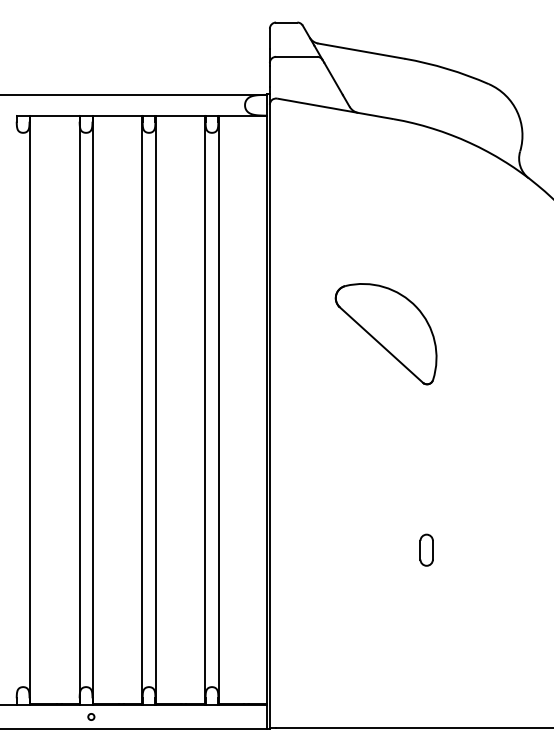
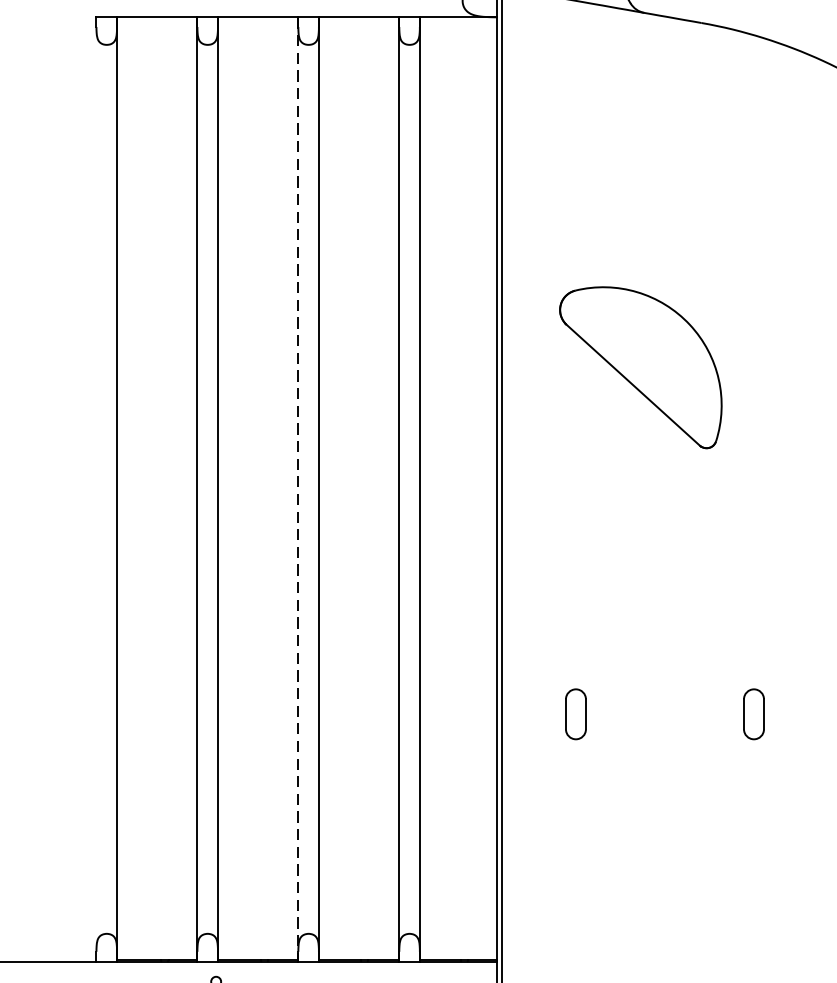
part: (385, 334) -> (639, 368), moved
line: (142, 410) -> (298, 490), solid -> dashed
part: (315, 549) -> (575, 713), added

